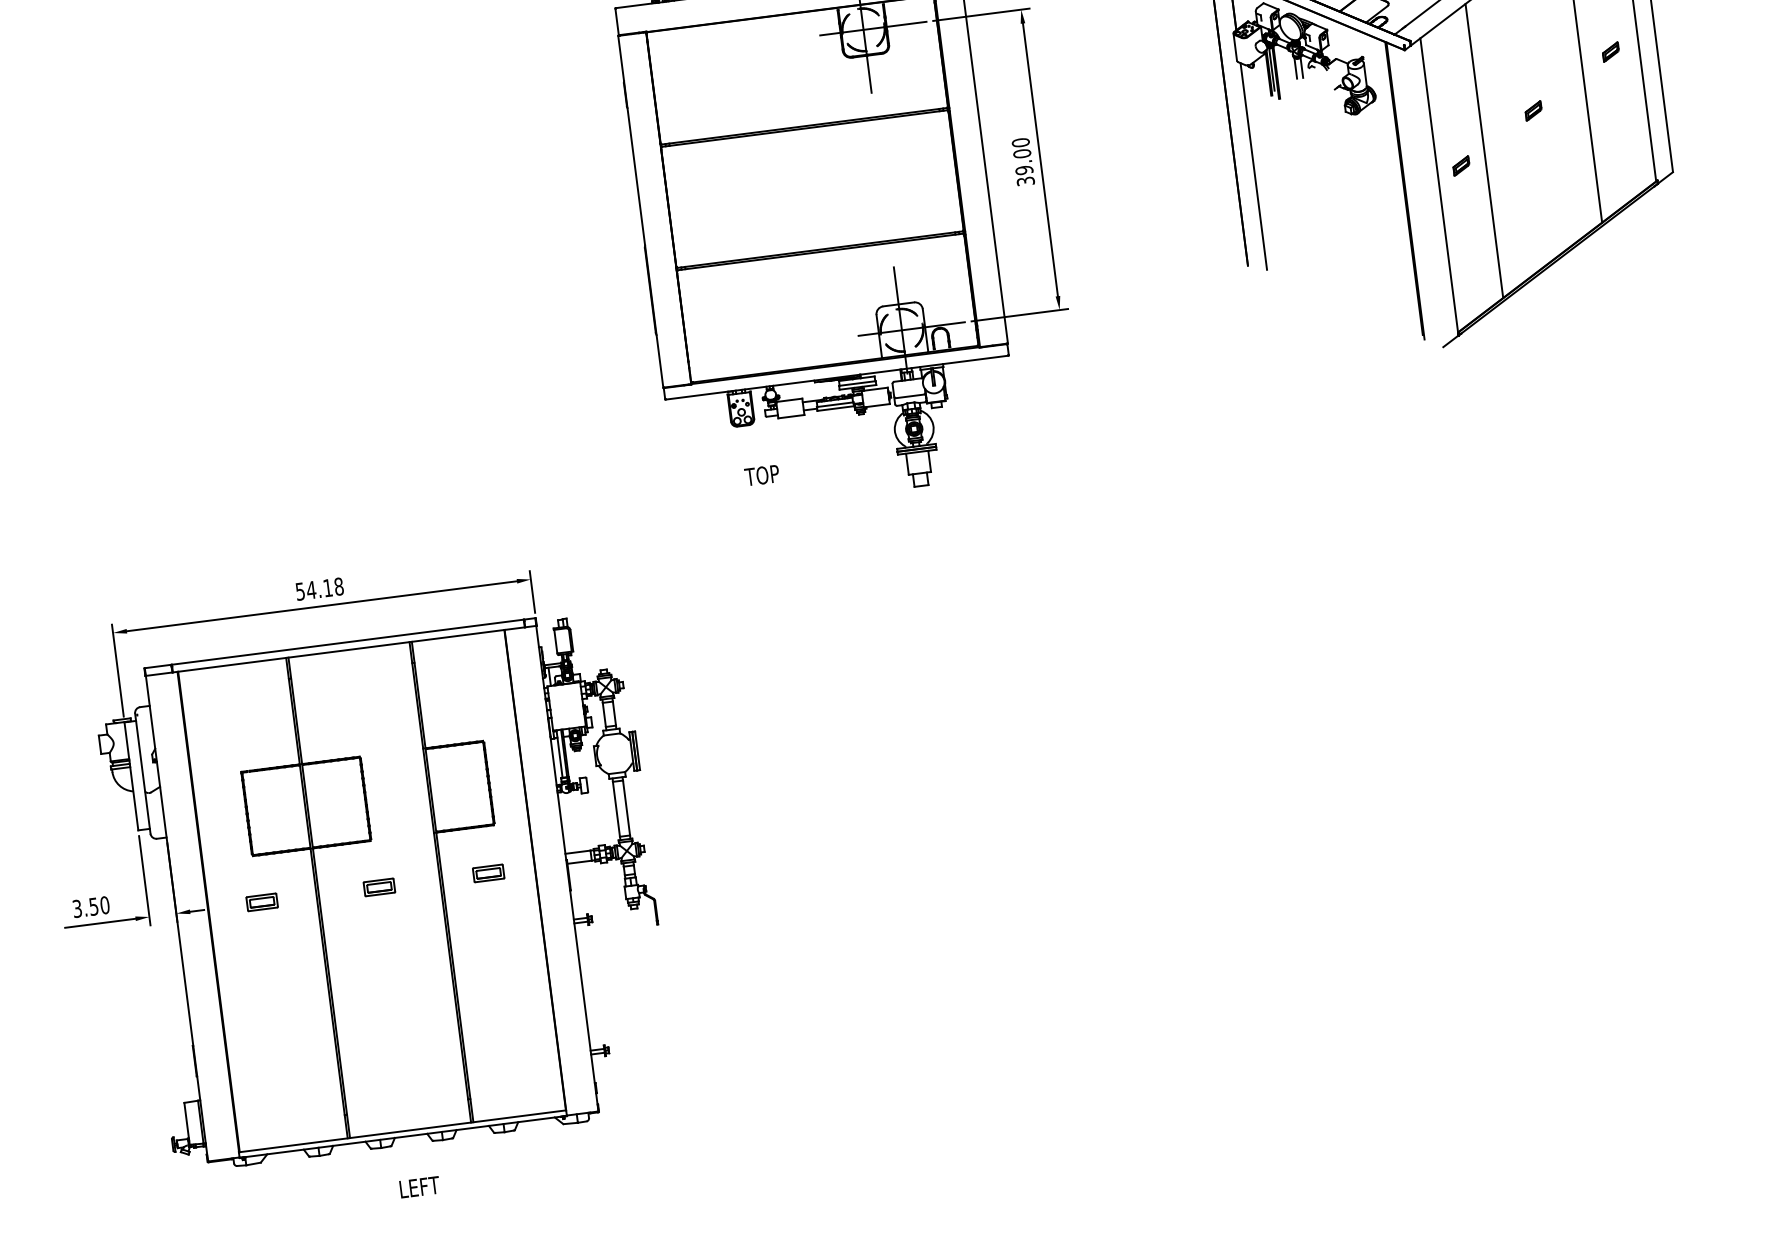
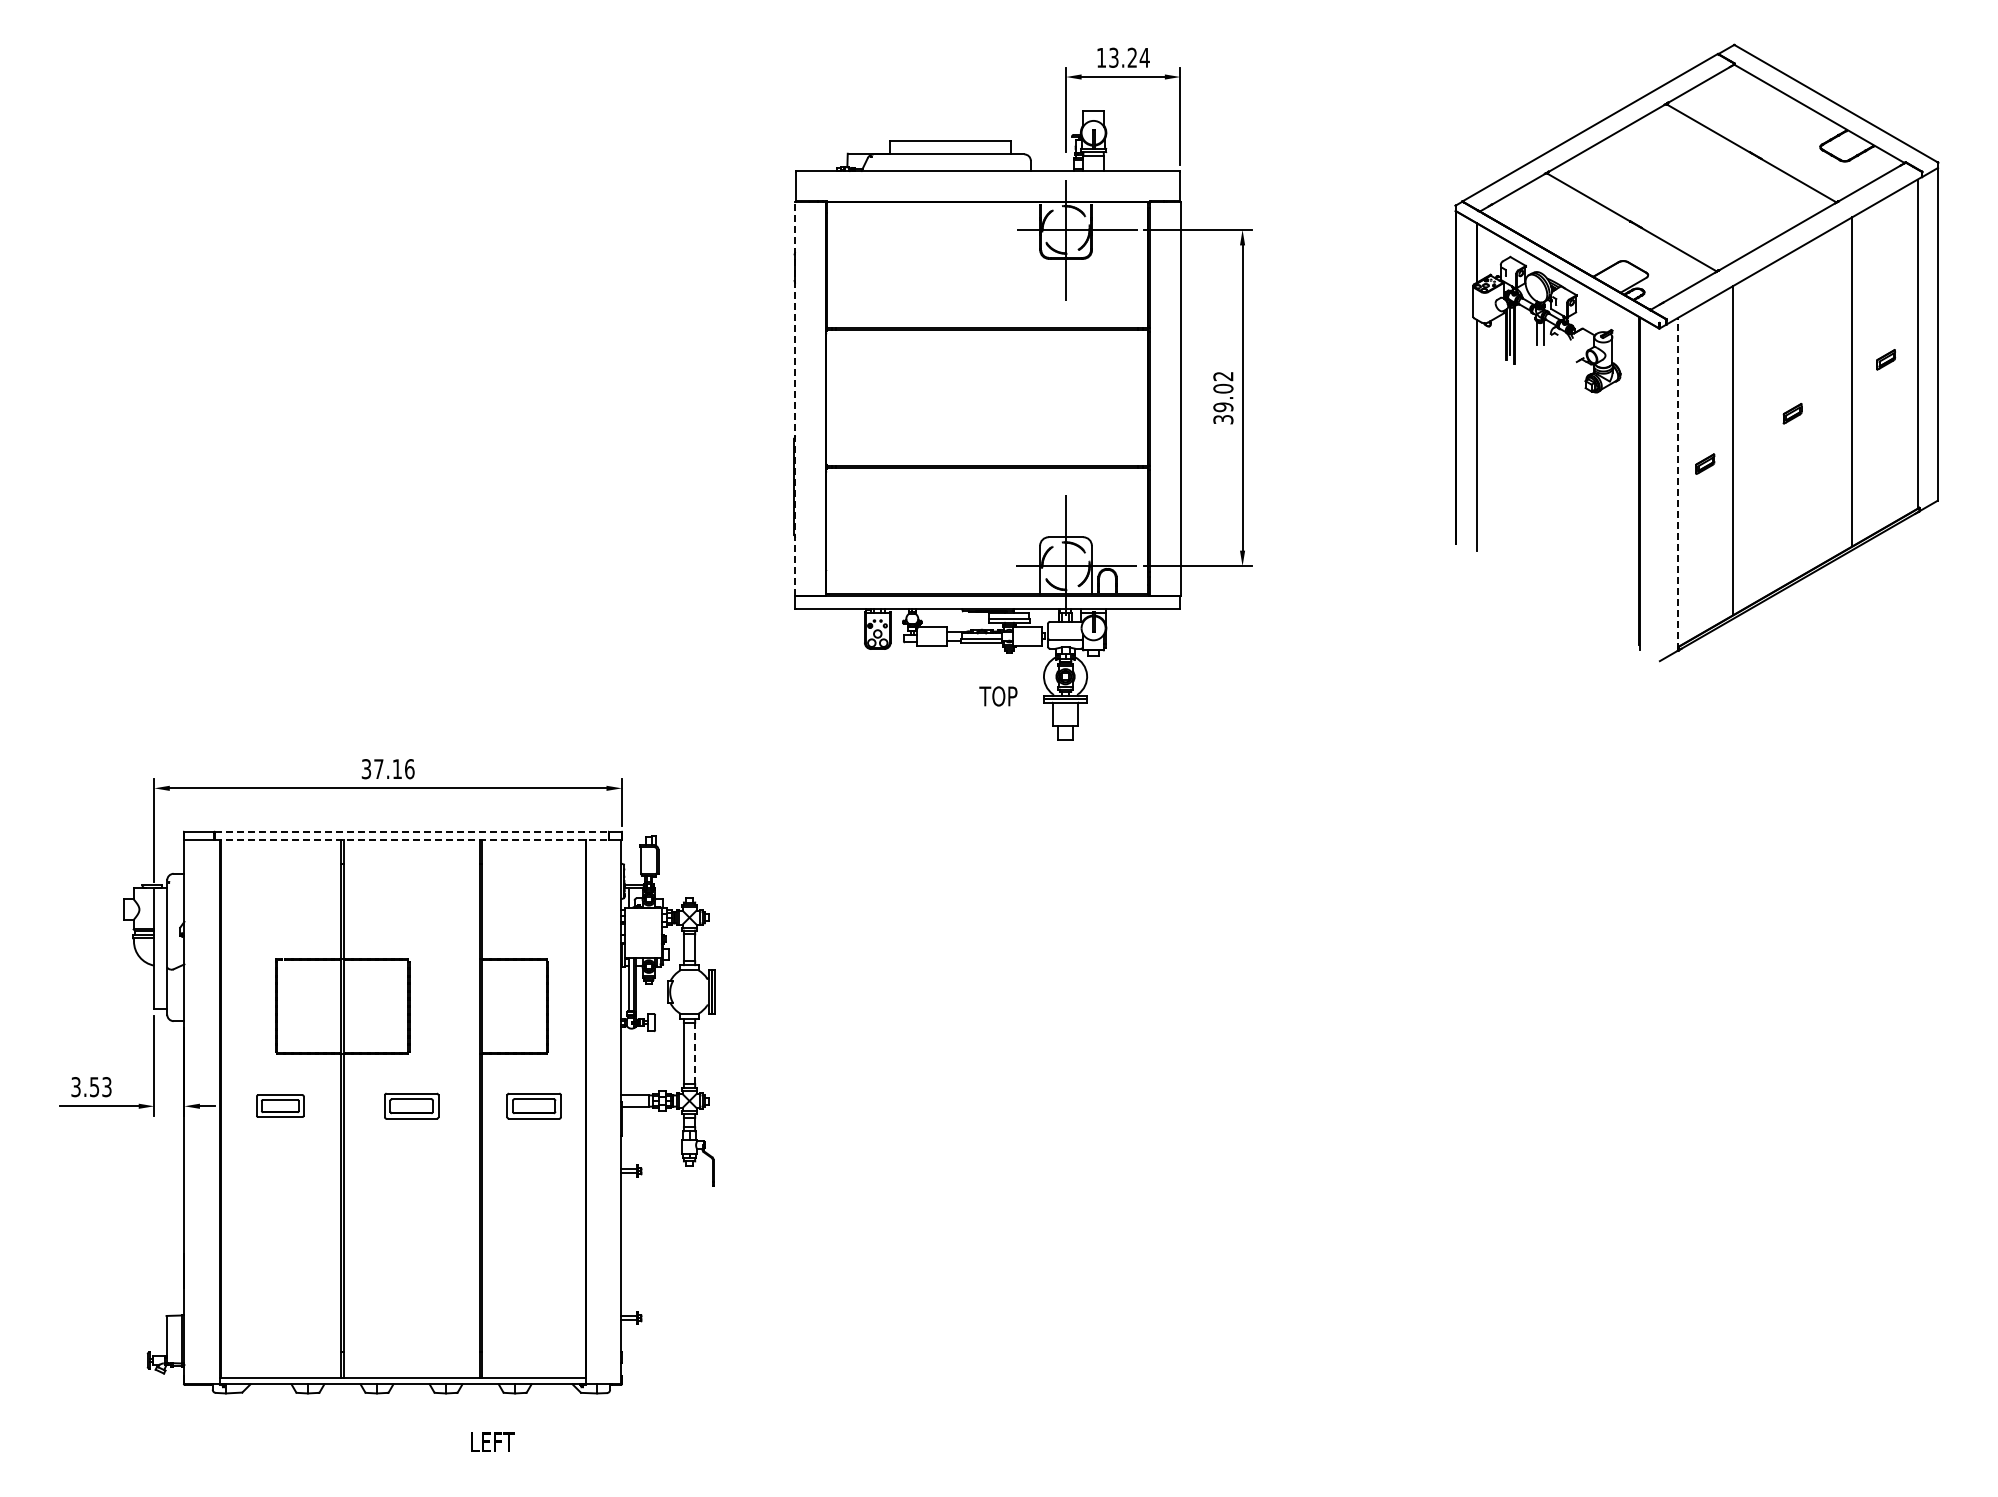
text: (1020, 142) -> (1223, 376), 39.00 -> 39.02
line: (1439, 186) -> (1678, 483), solid -> dashed
line: (641, 211) -> (795, 398), solid -> dashed
text: (762, 475) -> (998, 696), moved
text: (320, 589) -> (388, 769), 54.18 -> 37.16
line: (347, 642) -> (411, 831), solid -> dashed
line: (348, 650) -> (411, 840), solid -> dashed
line: (626, 807) -> (695, 1053), solid -> dashed
part: (488, 872) -> (533, 1105), size x1.6
part: (379, 886) -> (411, 1105), size x1.6
part: (262, 901) -> (280, 1105), size x1.4
text: (104, 905) -> (106, 1087), 3.50 -> 3.53
text: (419, 1186) -> (492, 1441), moved

